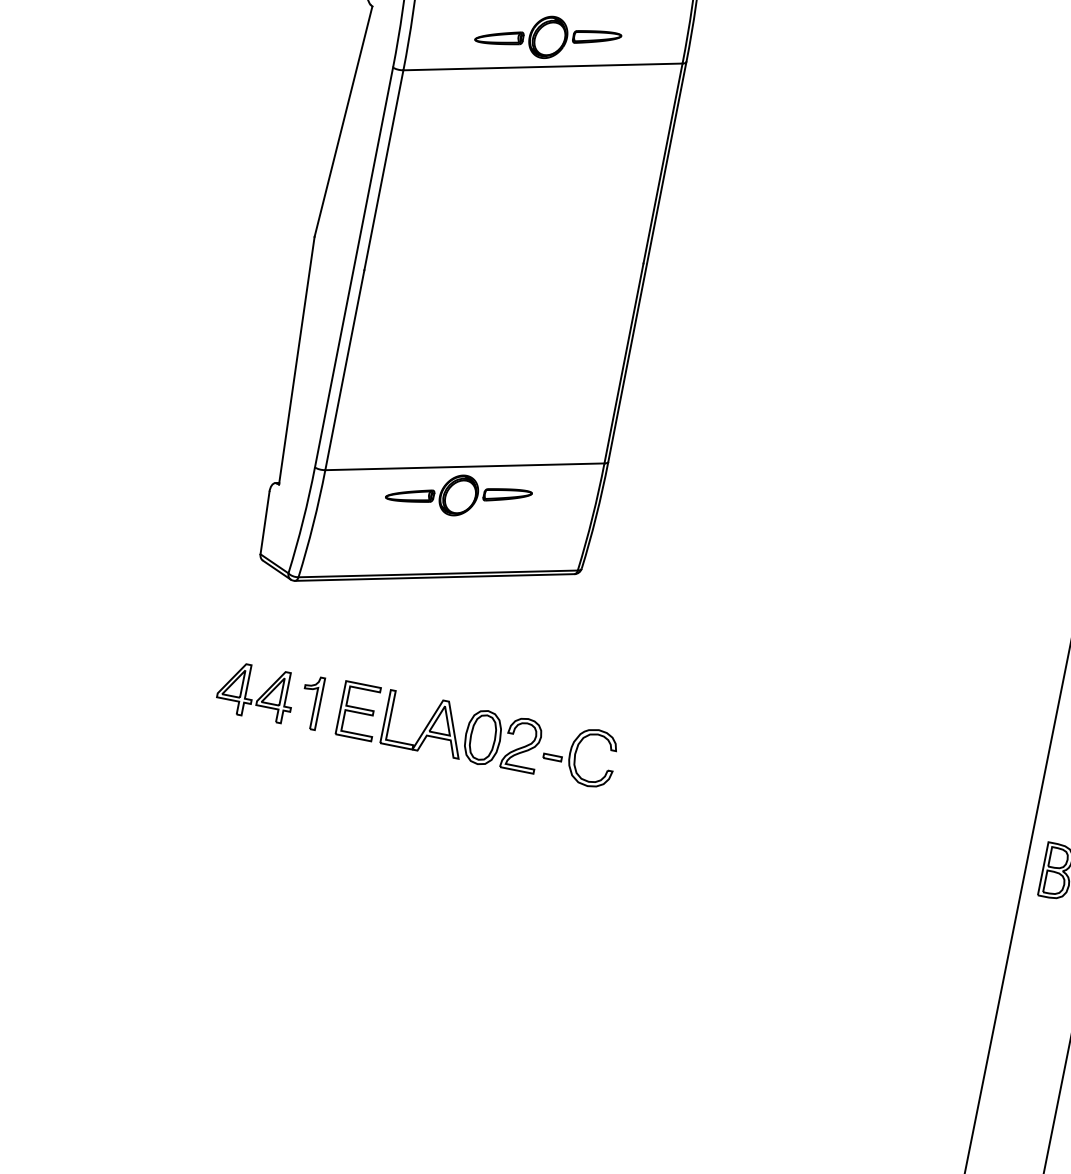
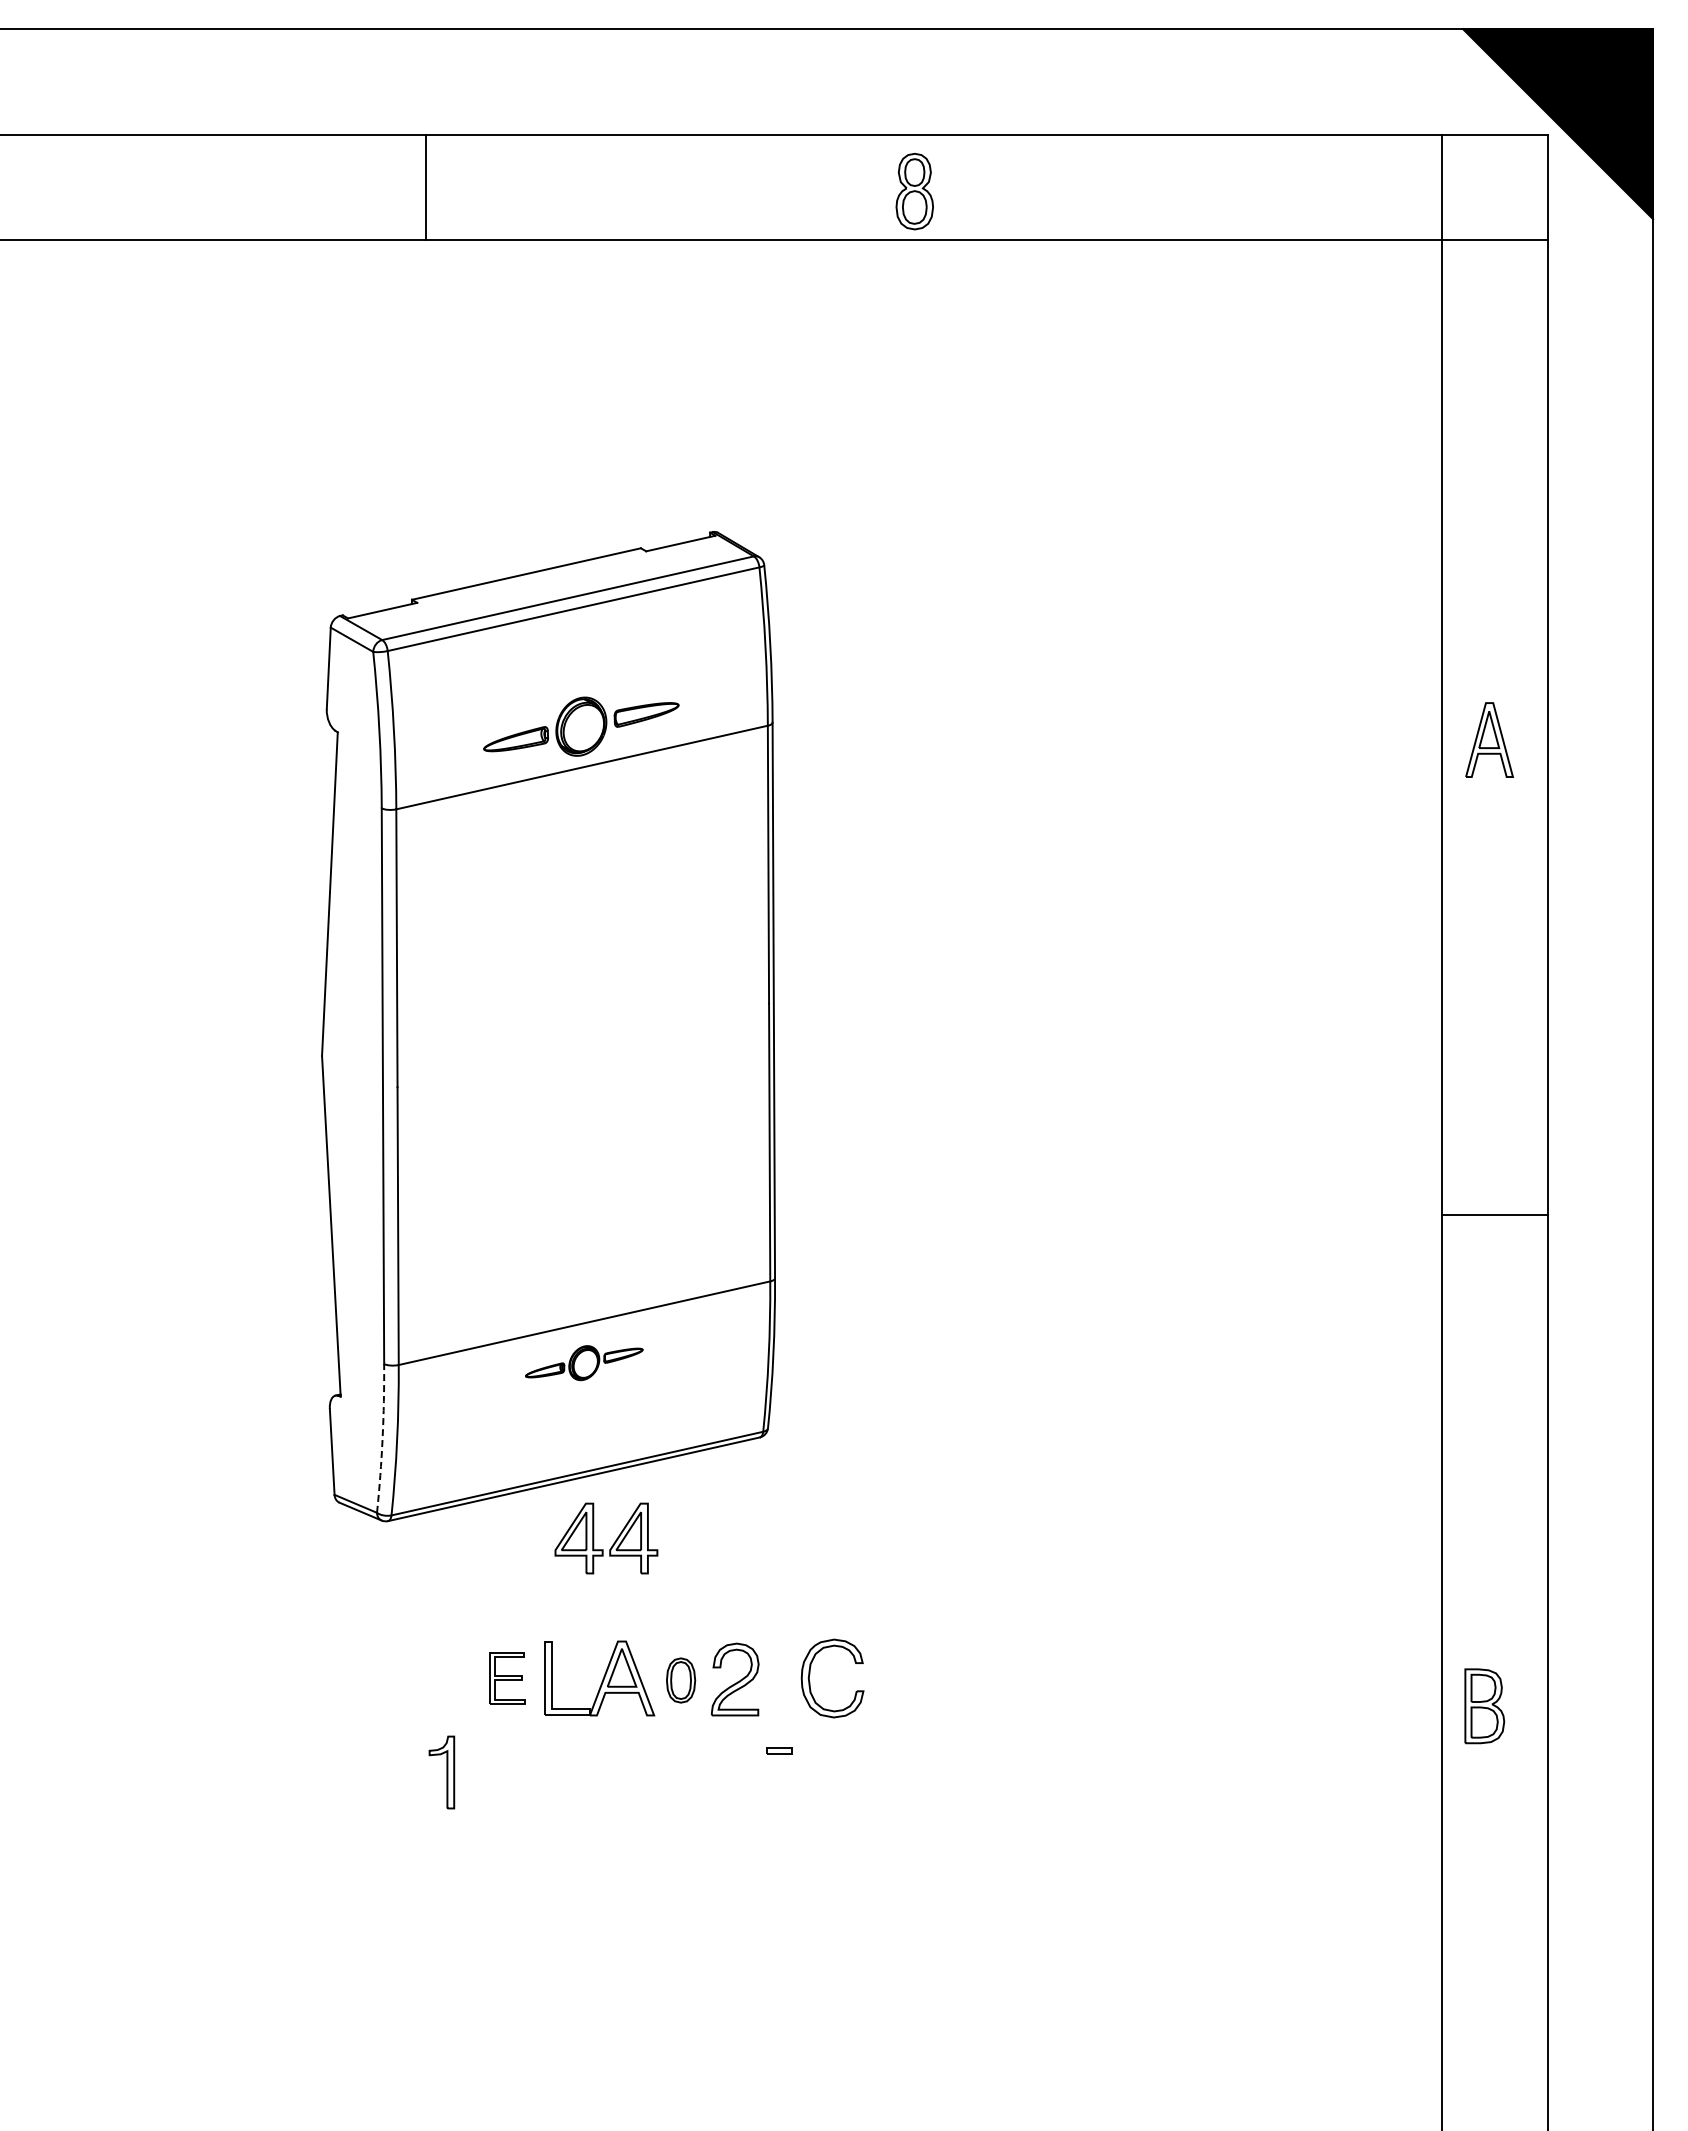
part: (459, 495) -> (584, 1362), size x0.6
arc: (303, 520) -> (382, 1438), solid -> dashed
part: (259, 697) -> (612, 1544), moved
part: (310, 702) -> (441, 1772), moved
part: (358, 711) -> (507, 1678), size x0.7
part: (482, 737) -> (680, 1680), size x0.6
part: (552, 757) -> (779, 1750), moved

